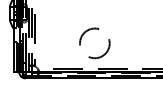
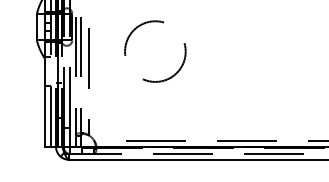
circle: (94, 43) -> (154, 51), moved

